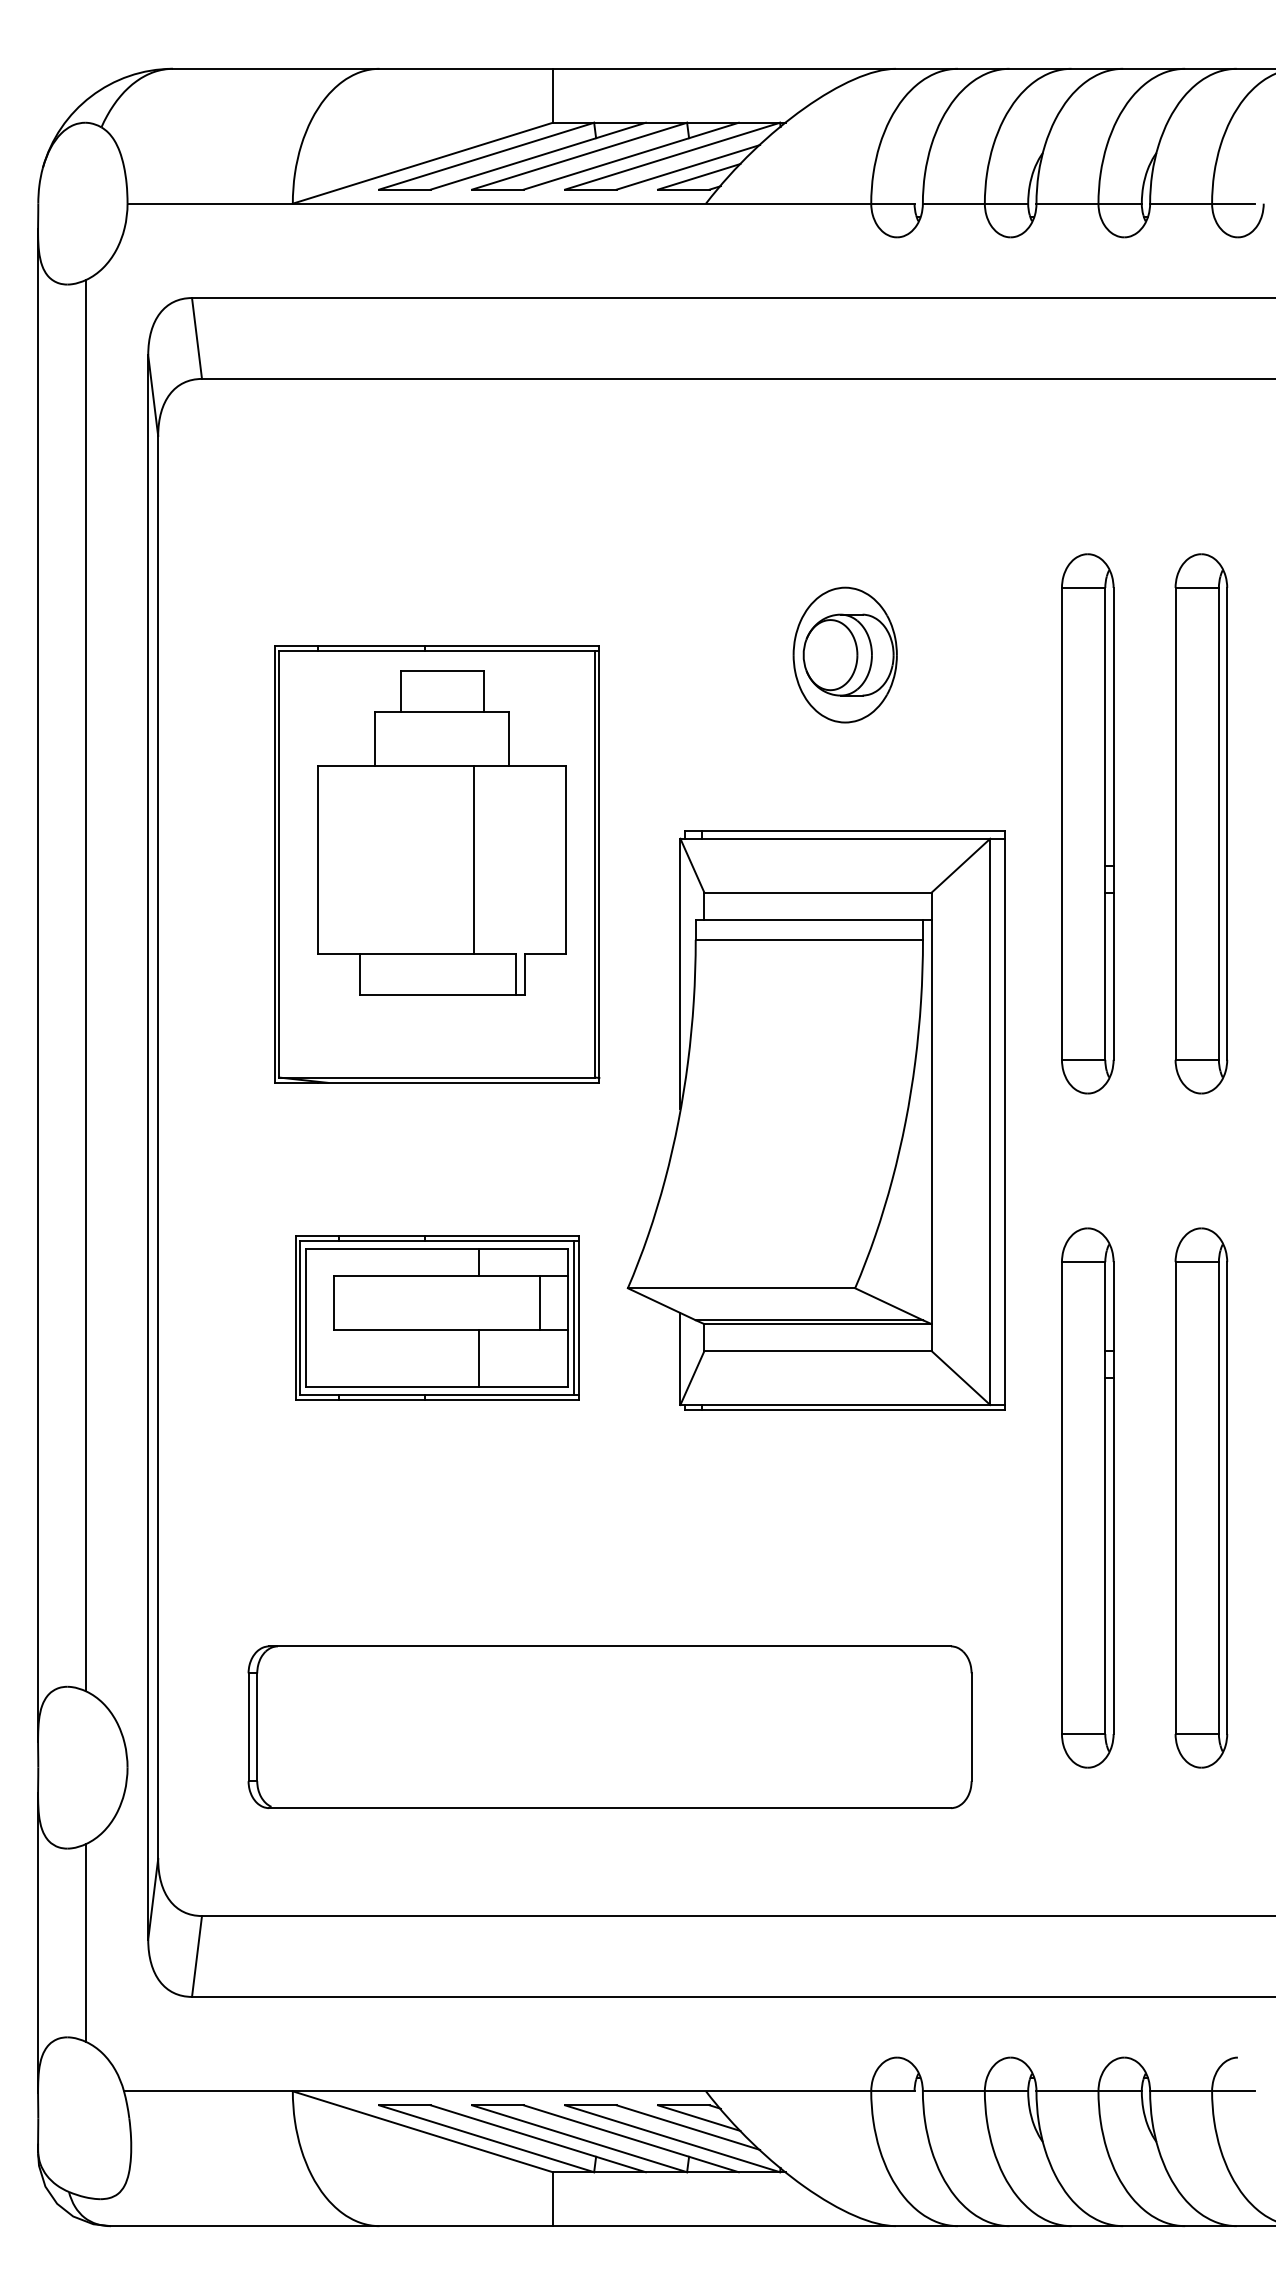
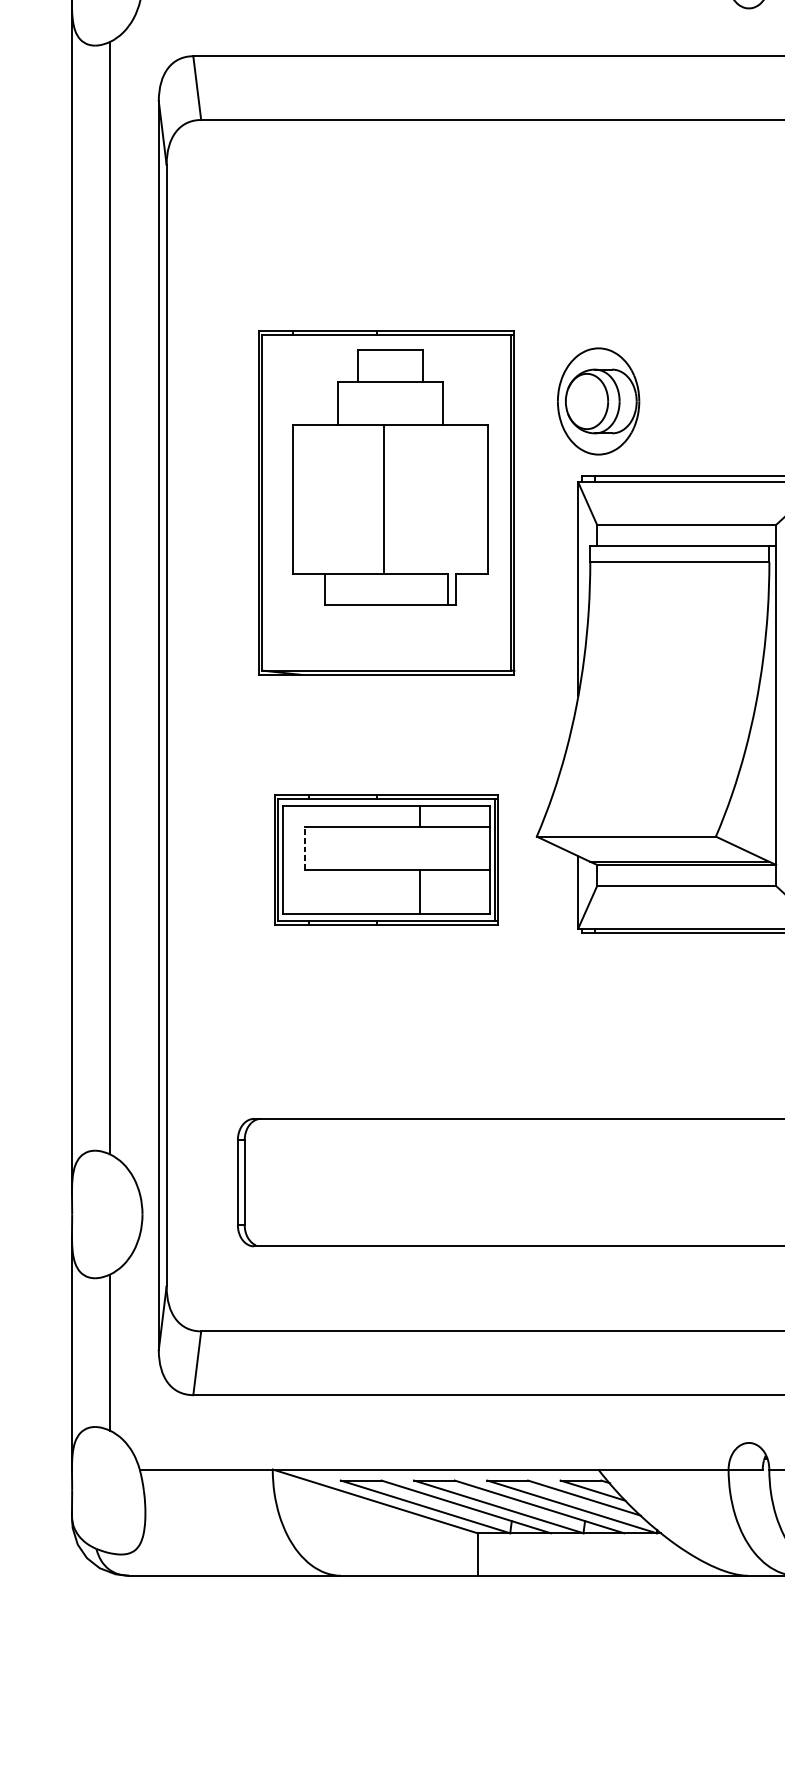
part: (844, 654) -> (597, 401), moved
line: (474, 859) -> (384, 498), moved
line: (333, 1303) -> (304, 848), solid -> dashed
line: (540, 1303) -> (467, 848), removed

